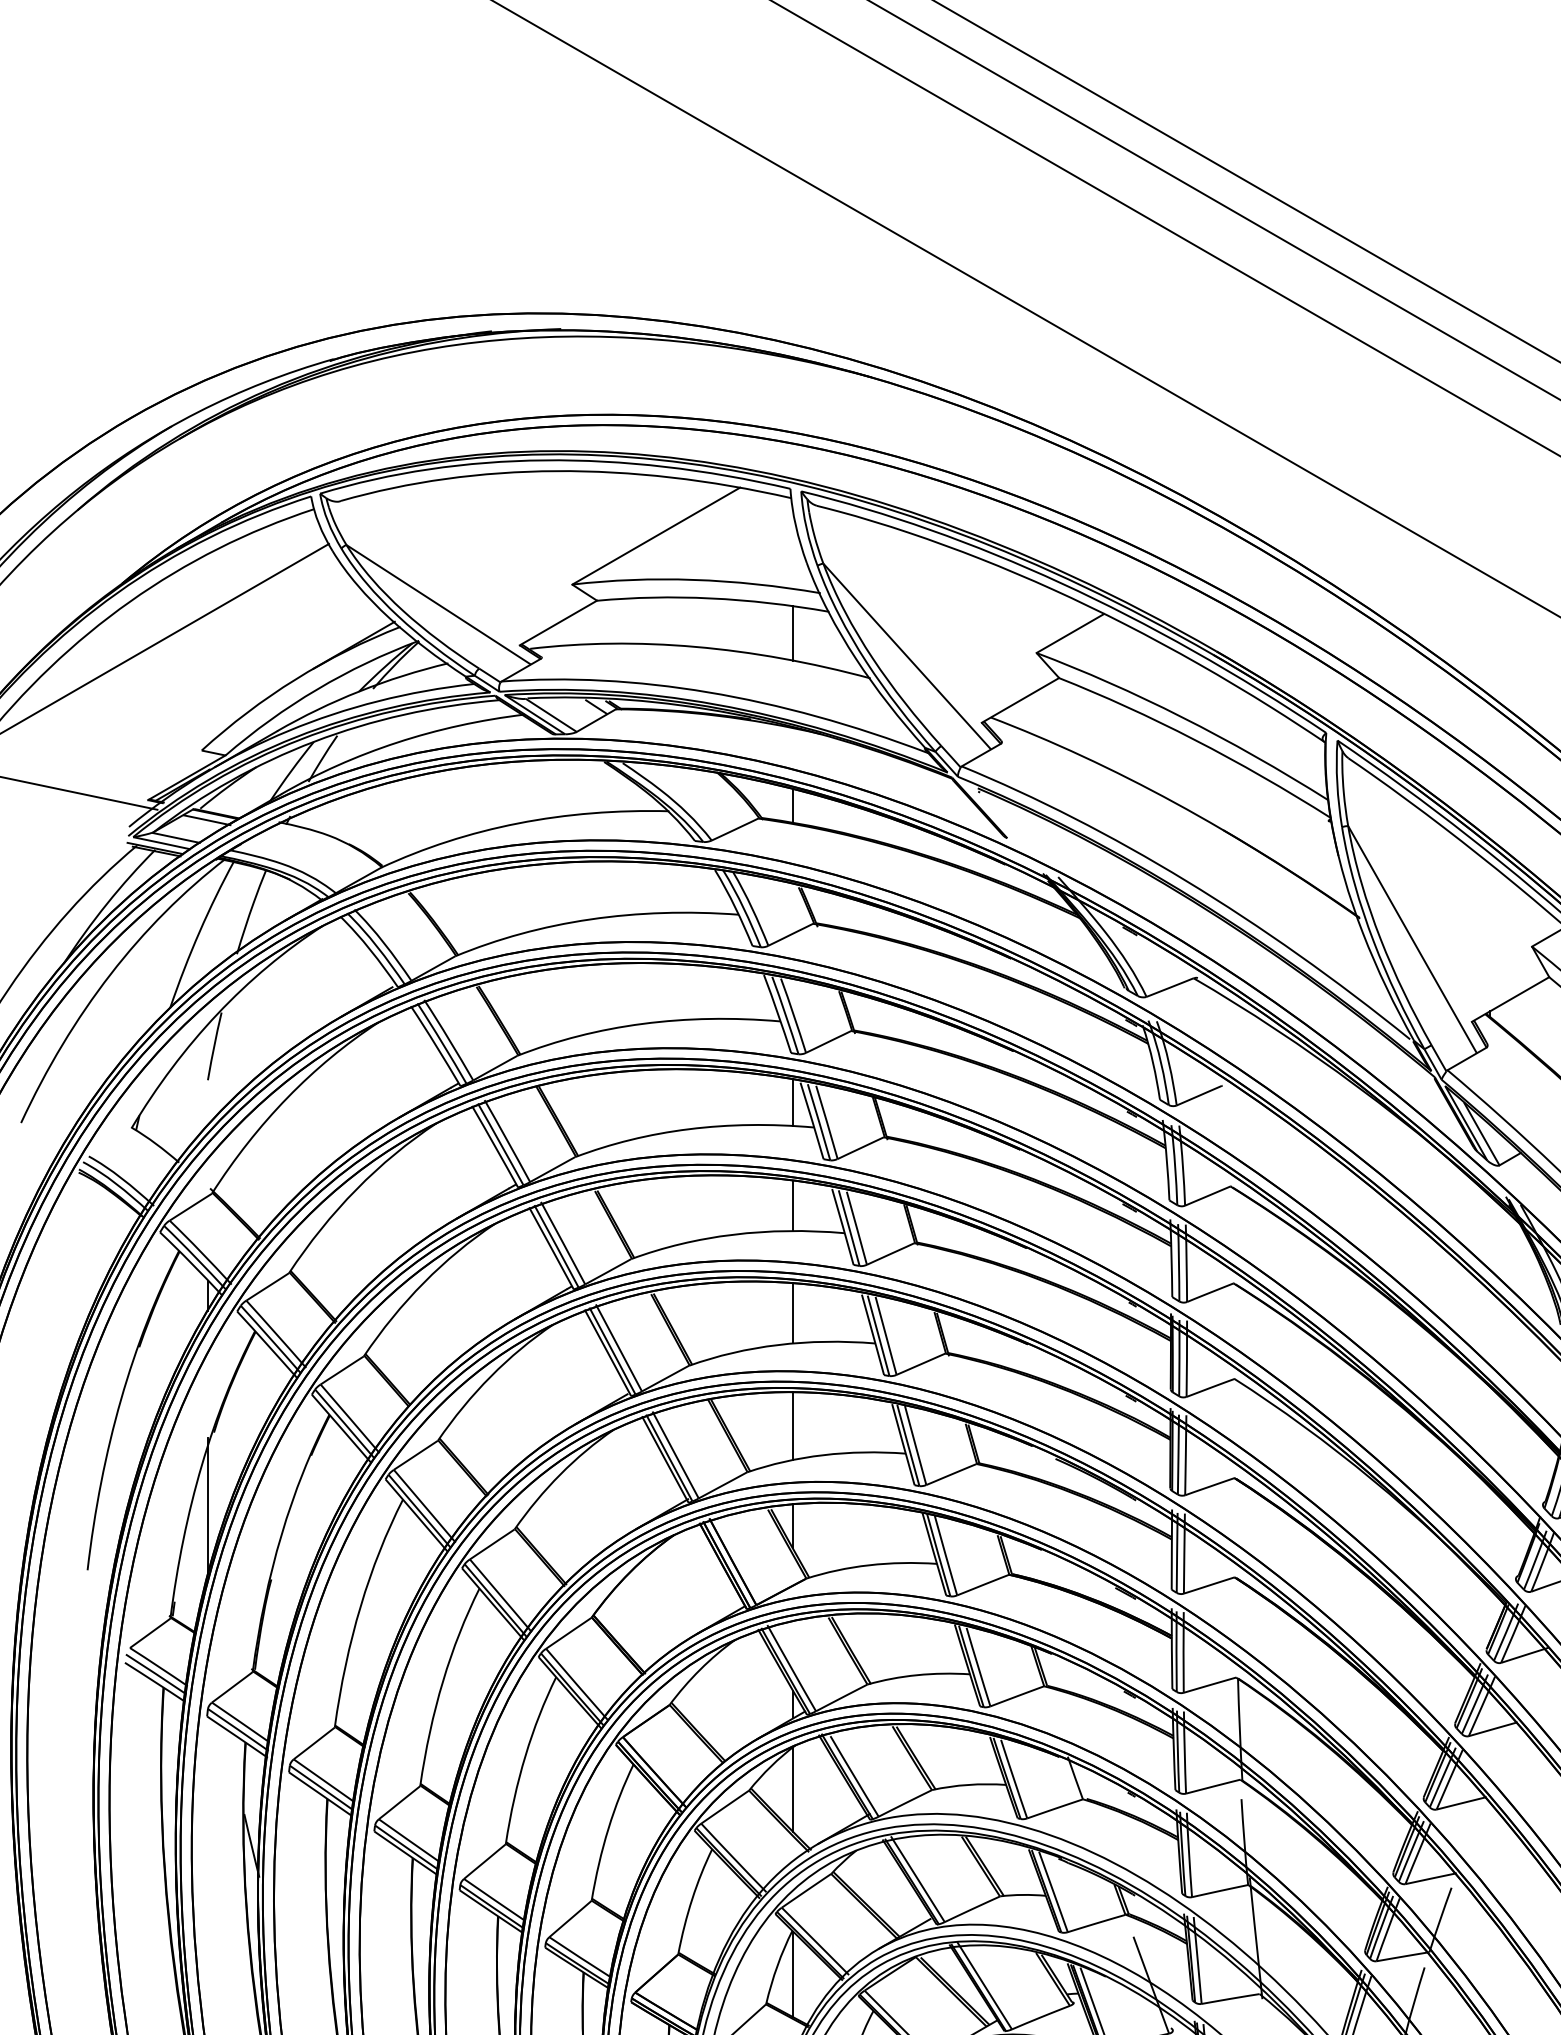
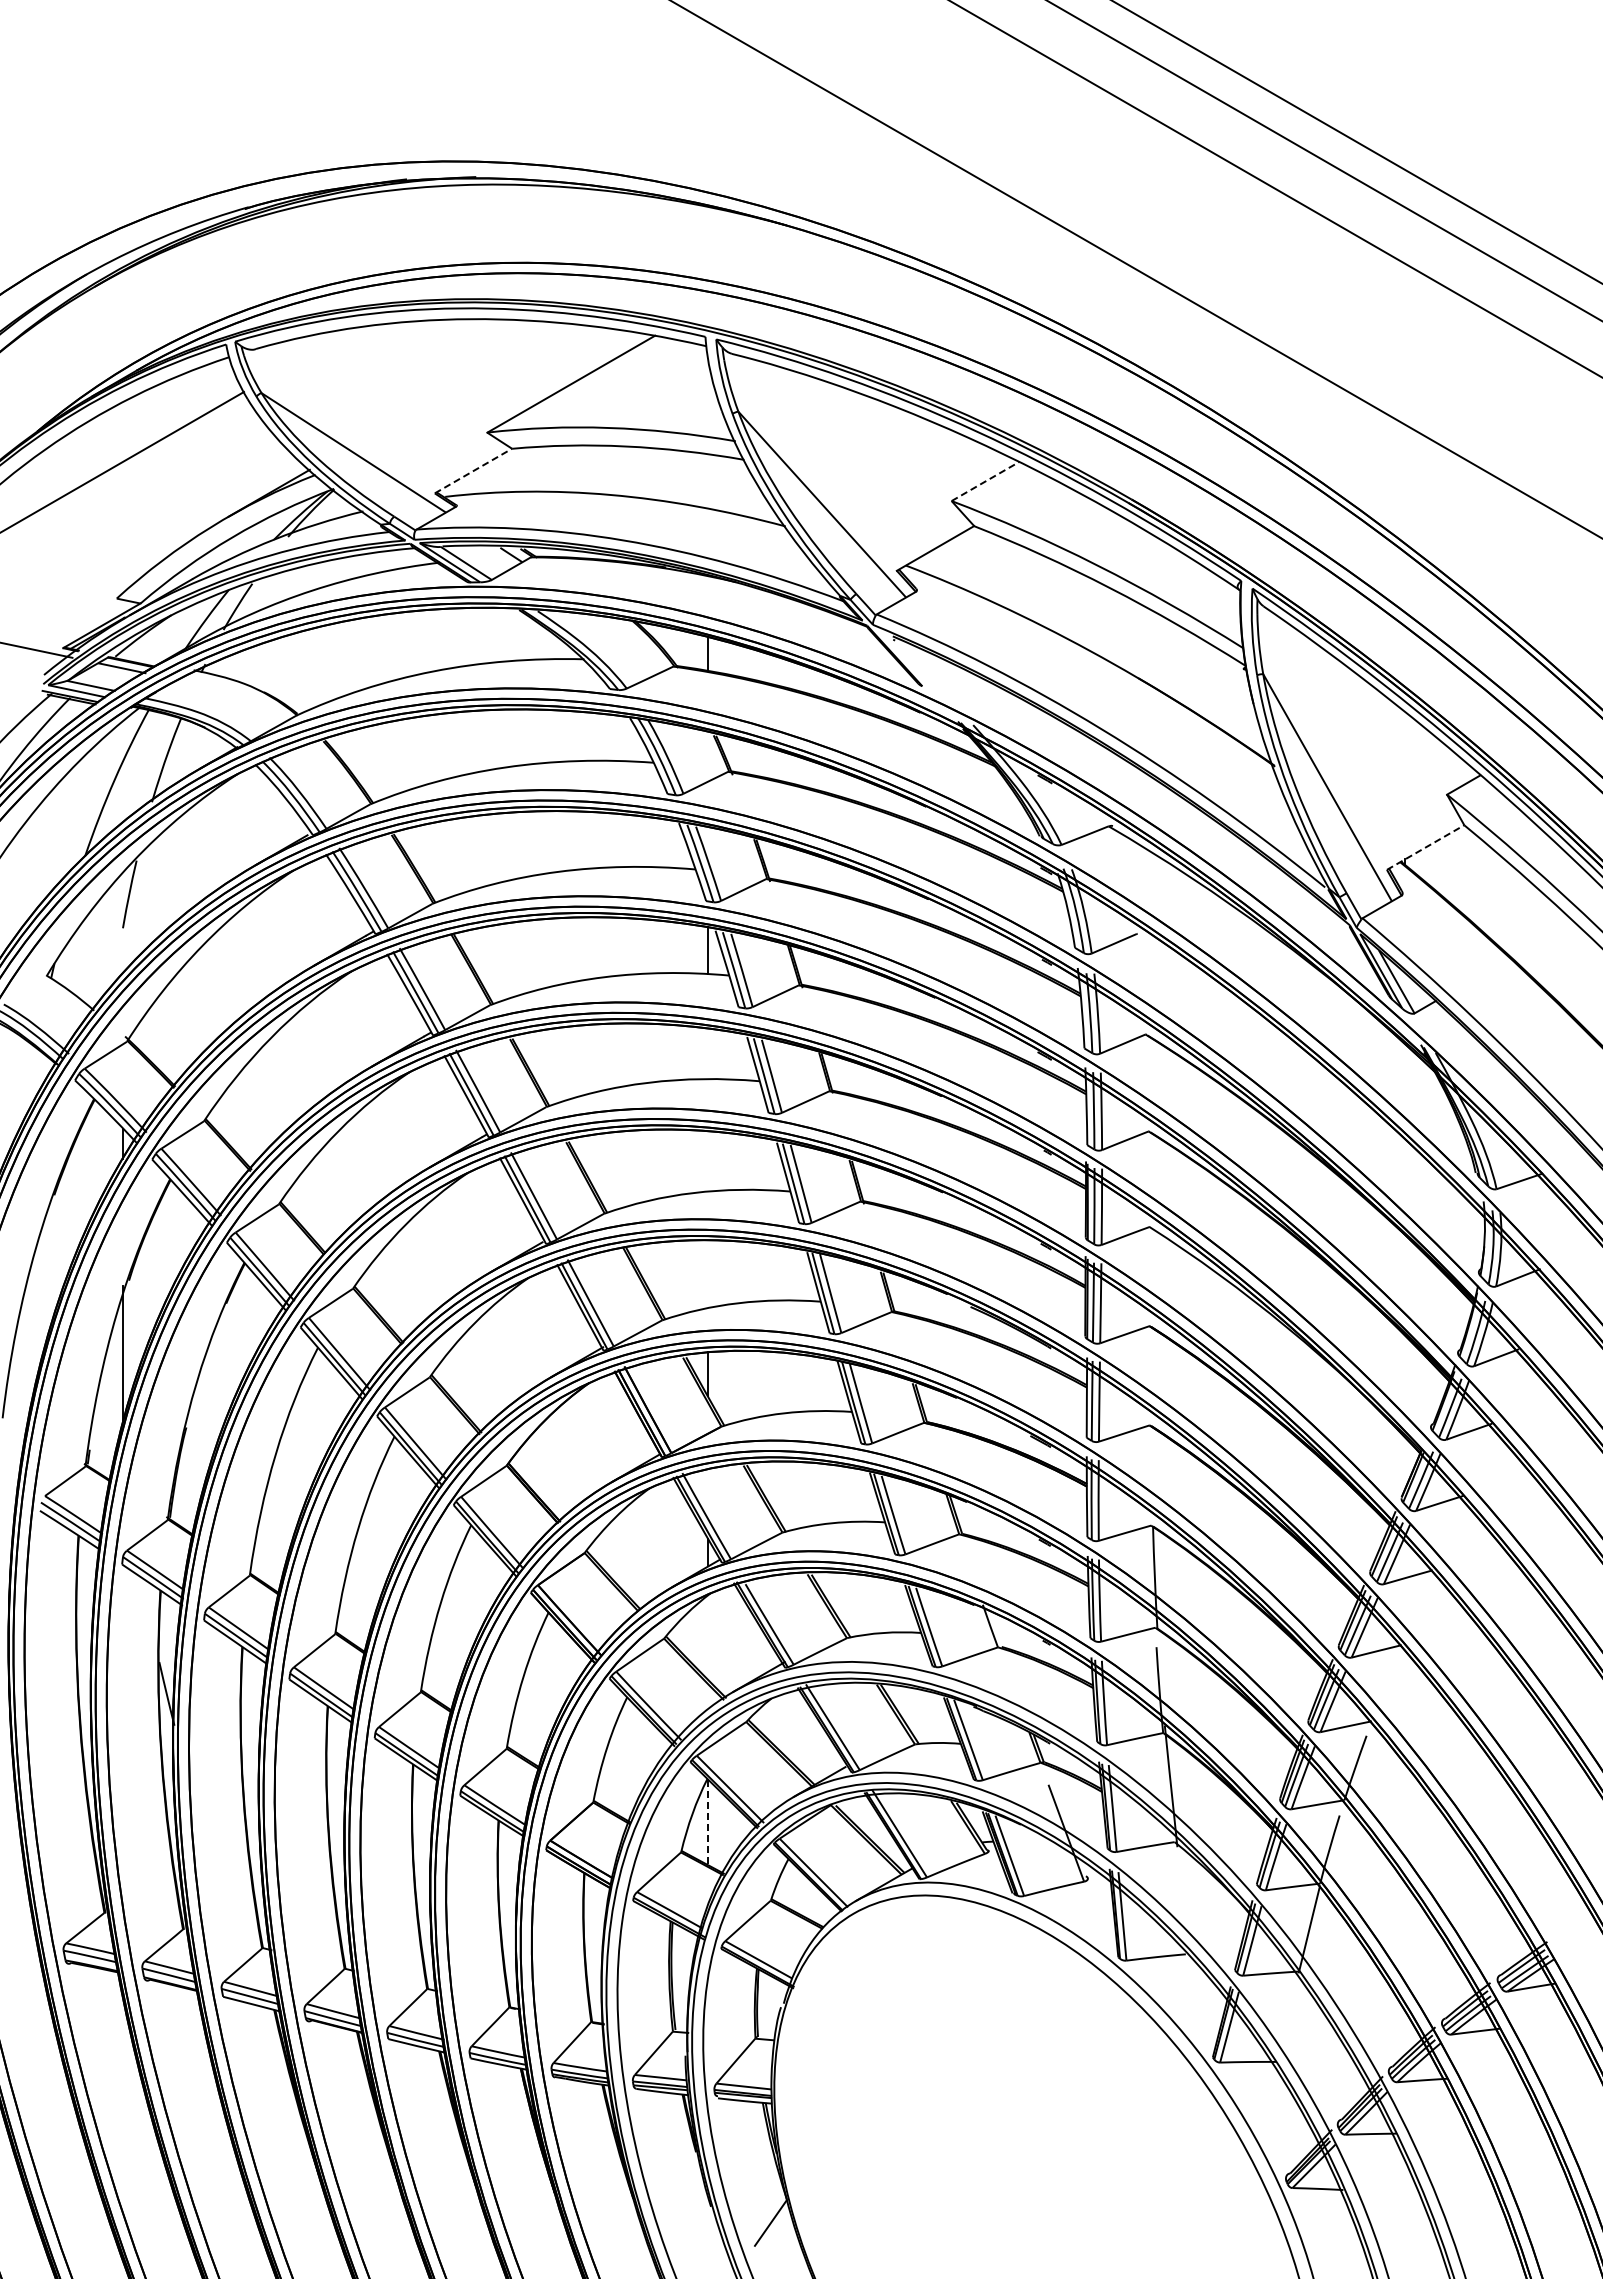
line: (558, 623) -> (473, 471), solid -> dashed
line: (793, 633) -> (708, 481), removed
line: (1070, 633) -> (985, 481), solid -> dashed
line: (1510, 999) -> (1425, 847), solid -> dashed
line: (793, 1205) -> (708, 1053), removed
line: (793, 1313) -> (708, 1161), removed
line: (793, 1425) -> (708, 1273), removed
line: (793, 1789) -> (708, 1637), removed
line: (793, 1974) -> (708, 1822), solid -> dashed

